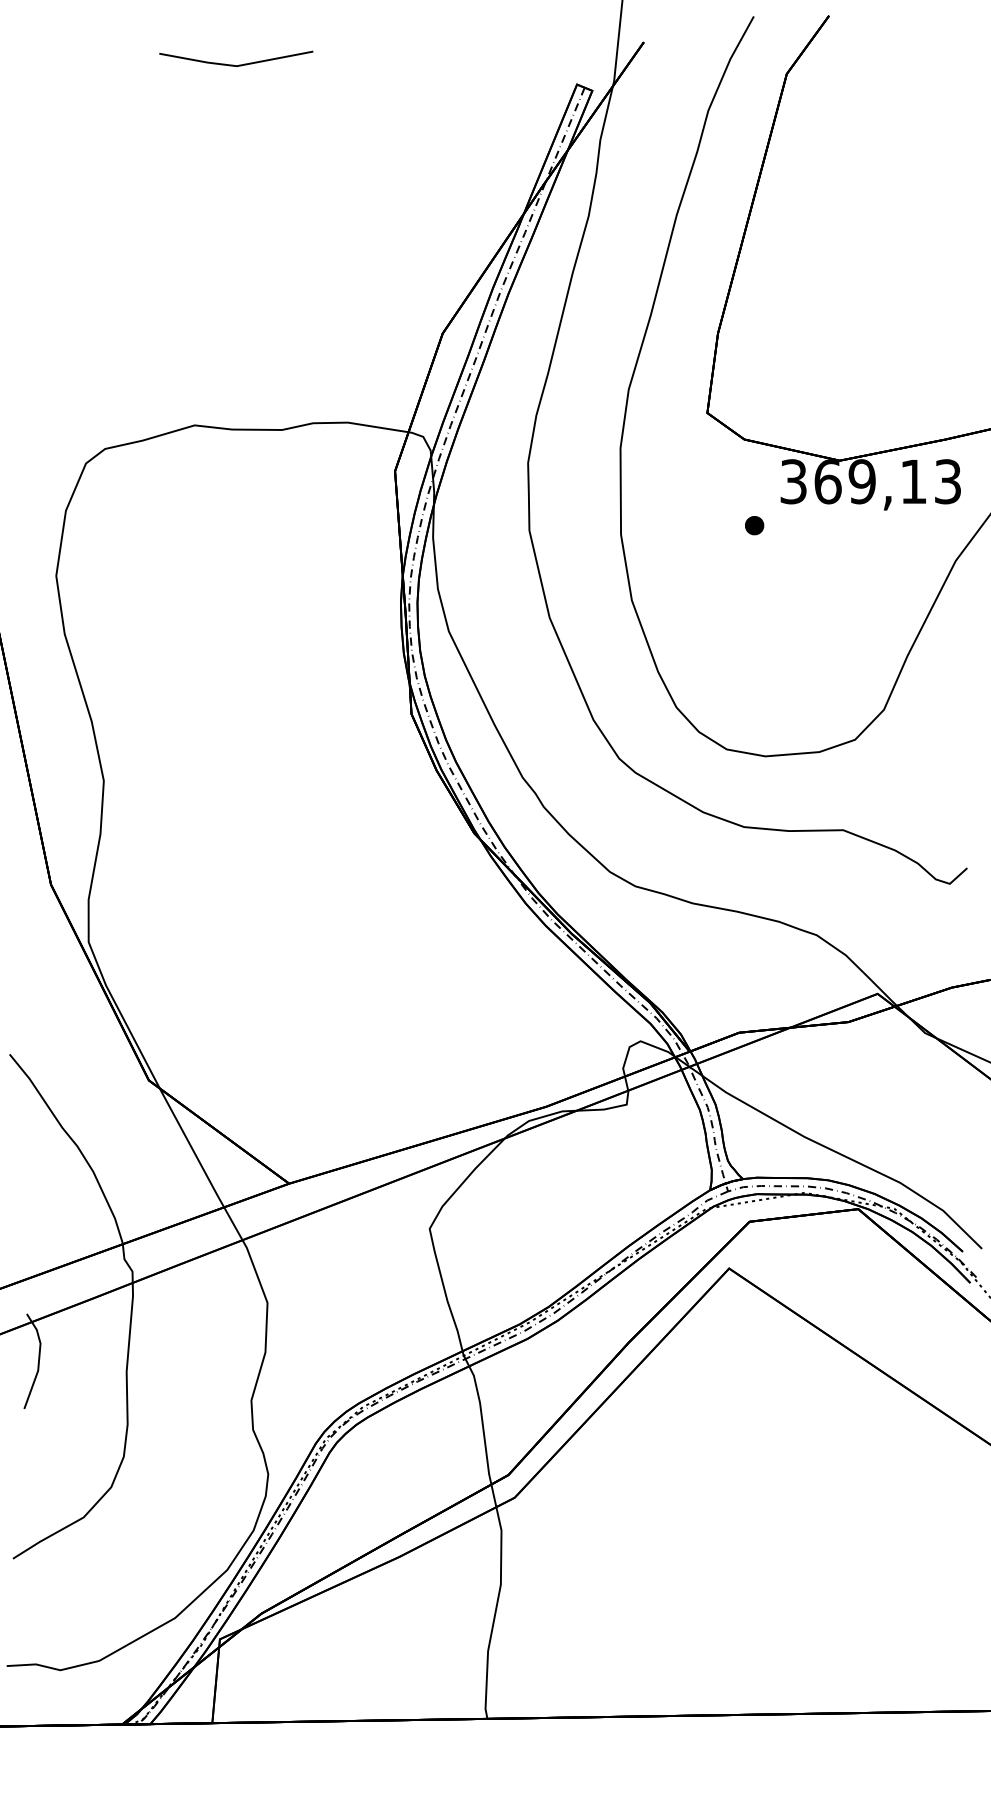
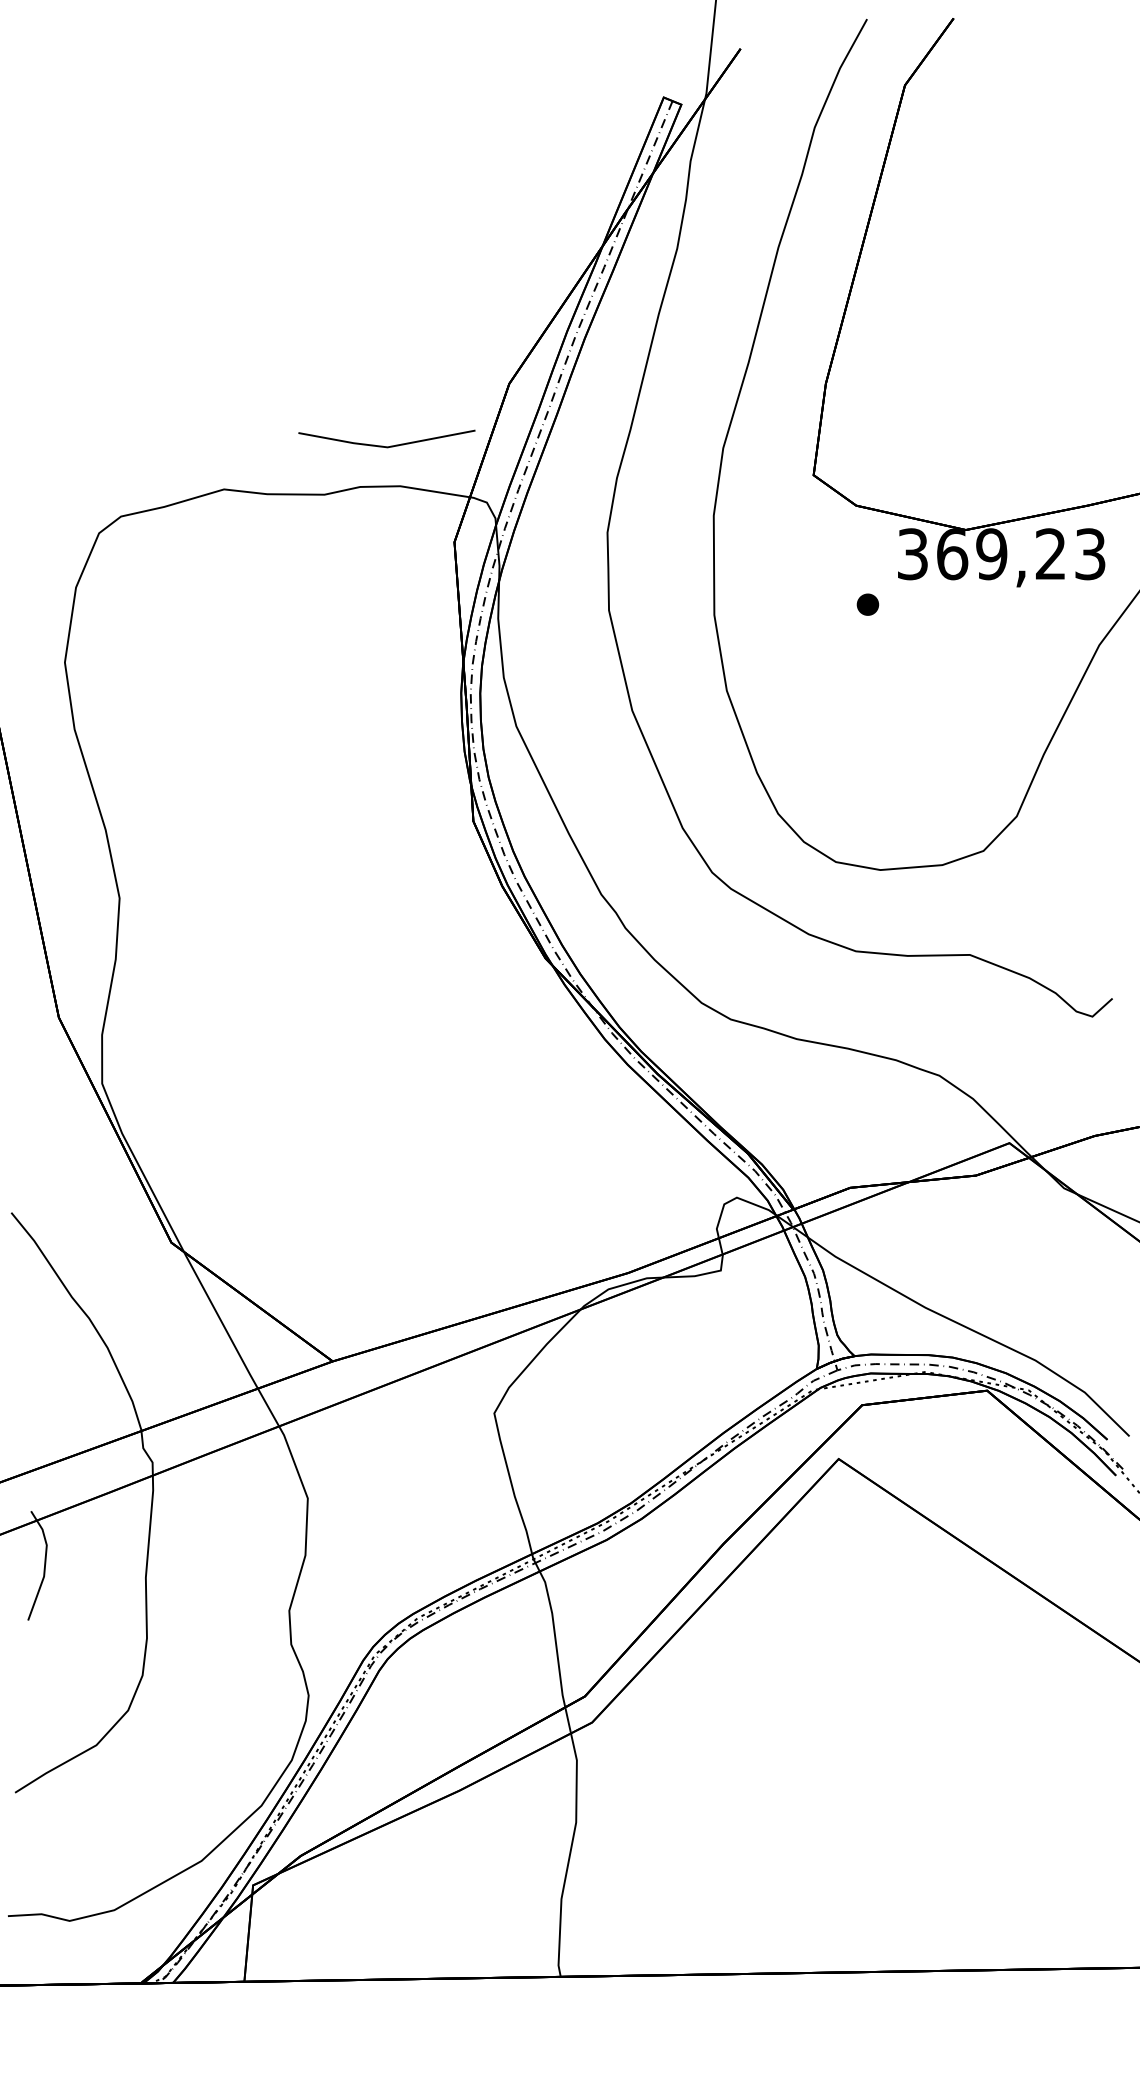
line: (235, 65) -> (386, 446), moved
text: (913, 481) -> (1050, 553), 369,13 -> 369,23

